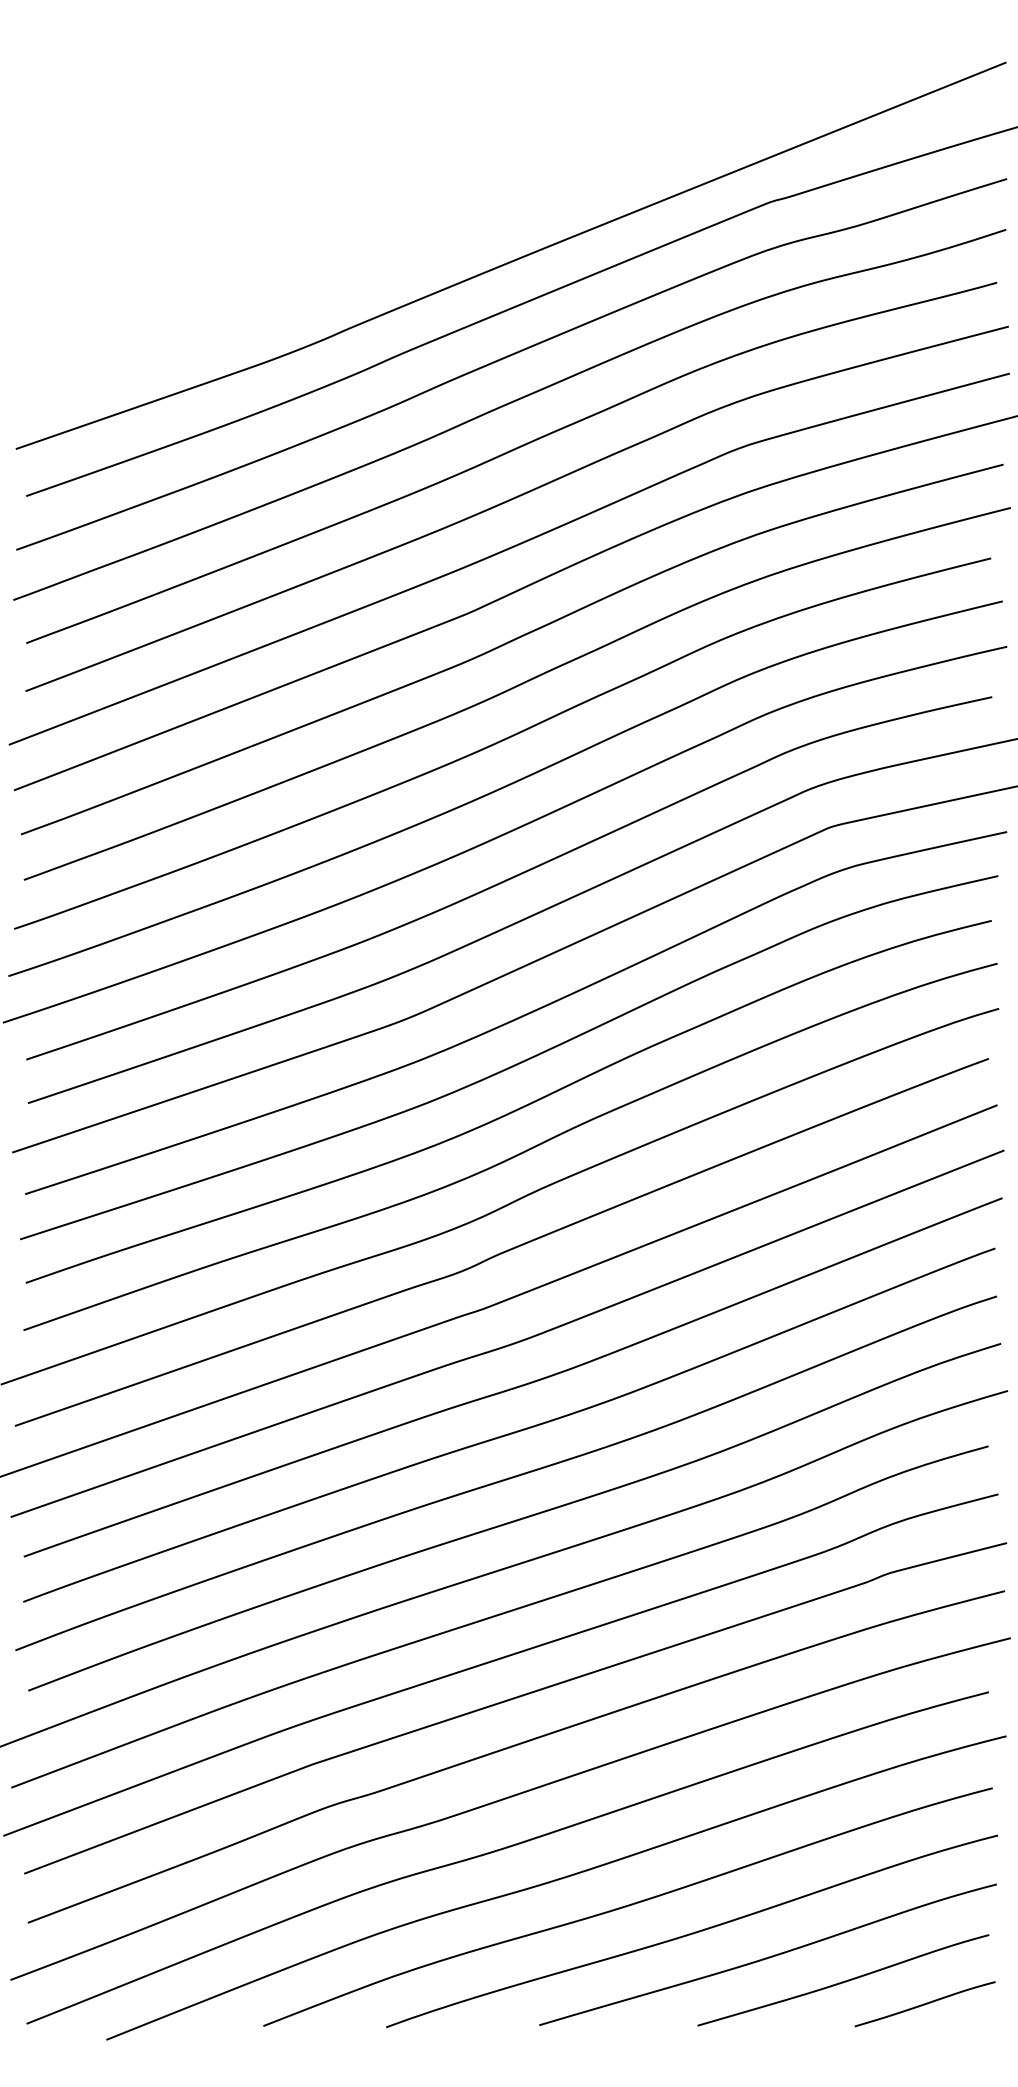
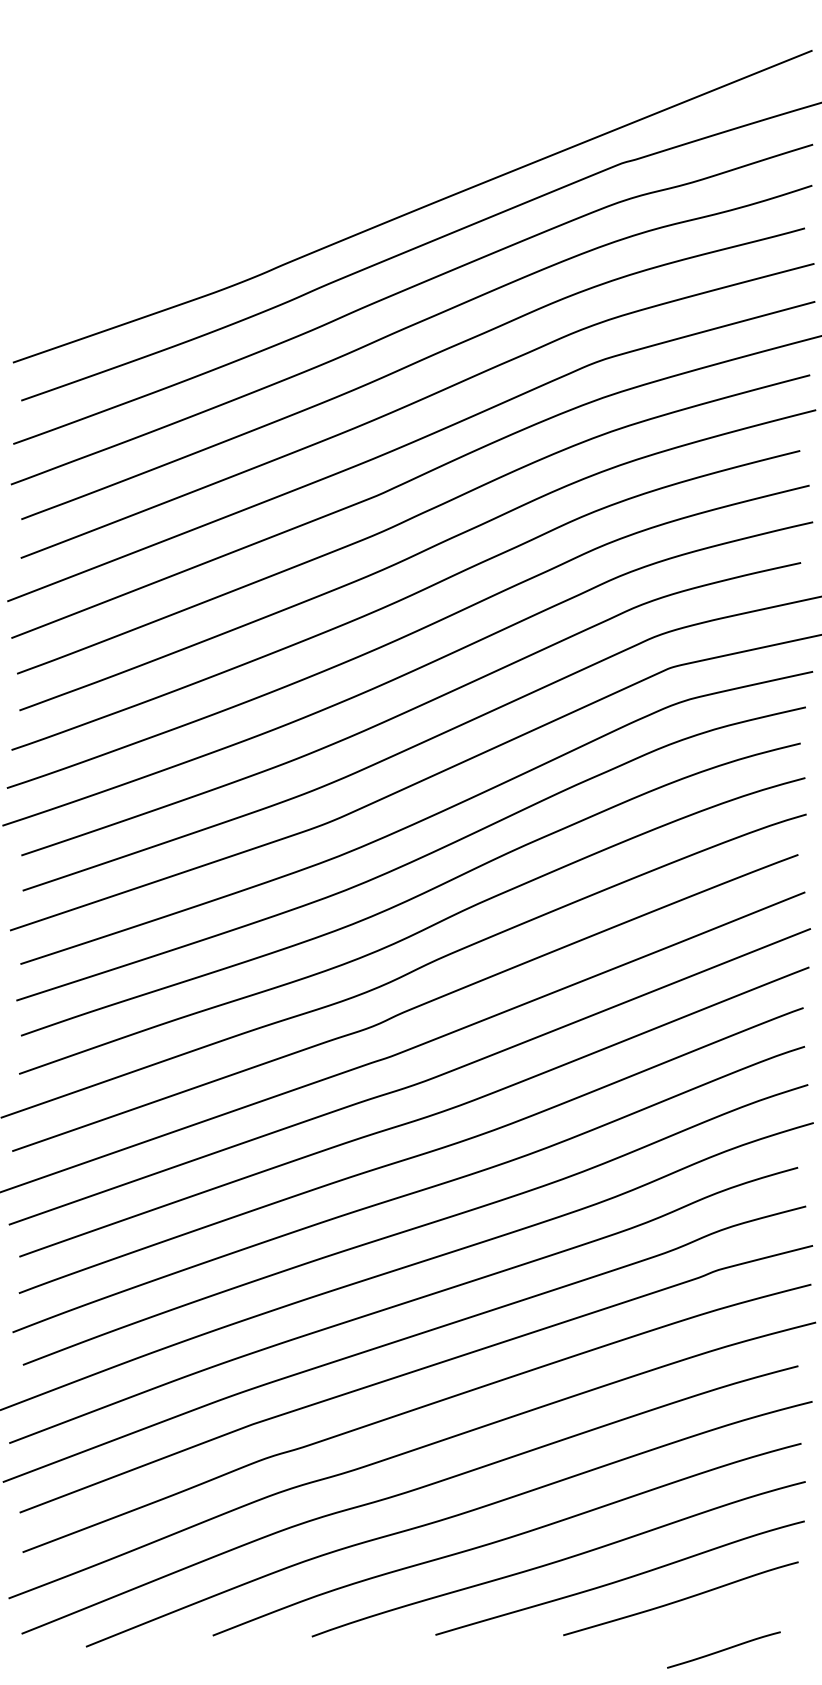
line: (924, 2003) -> (723, 1649), moved

